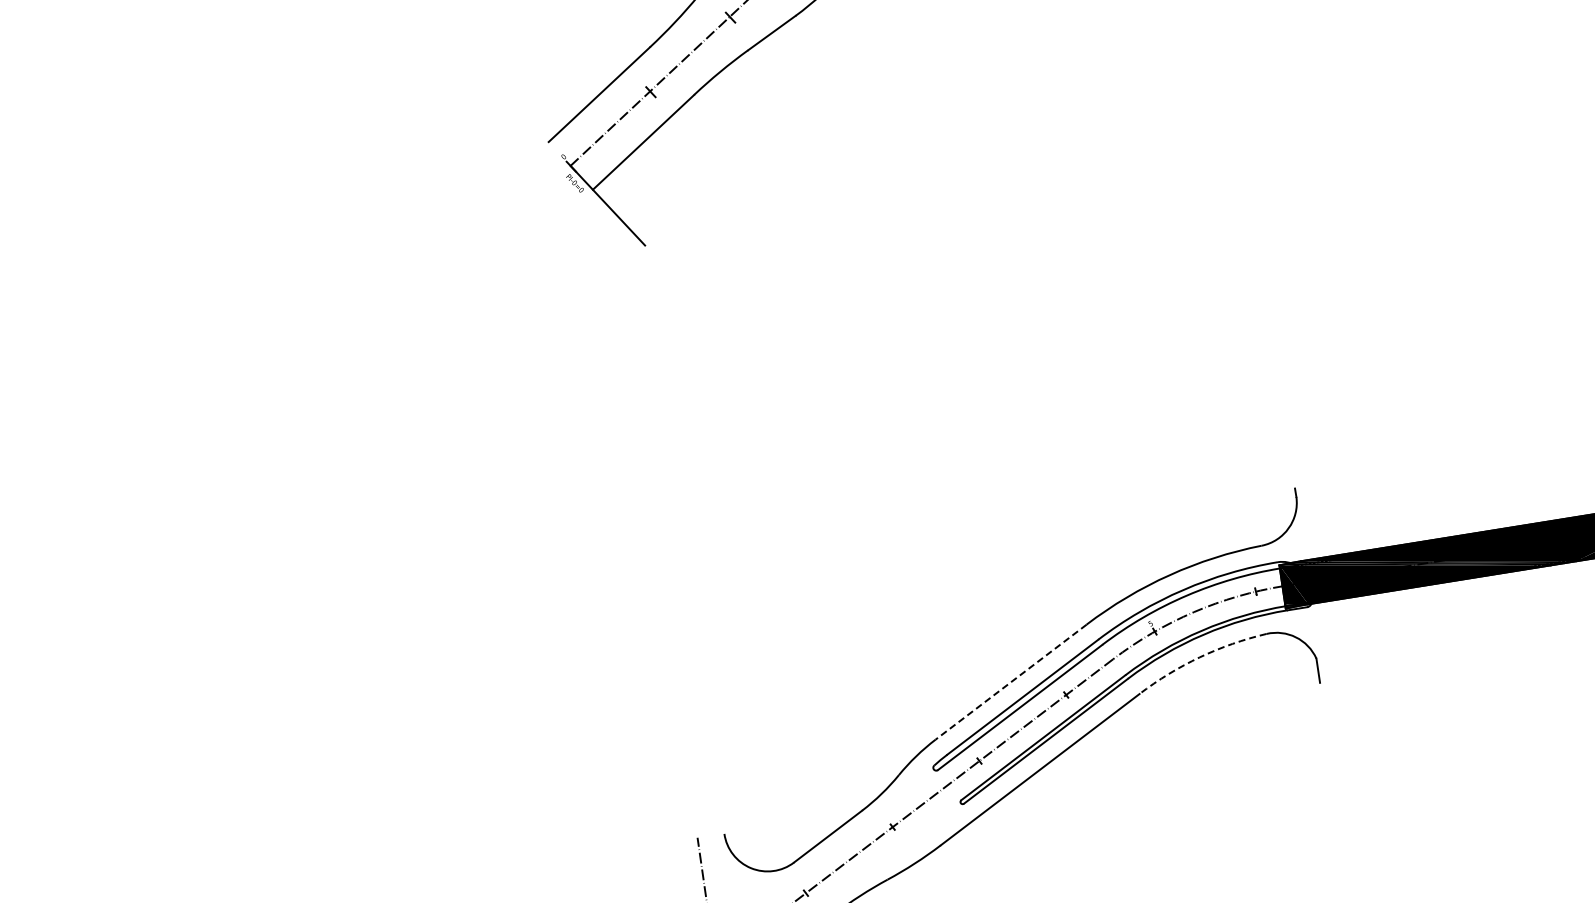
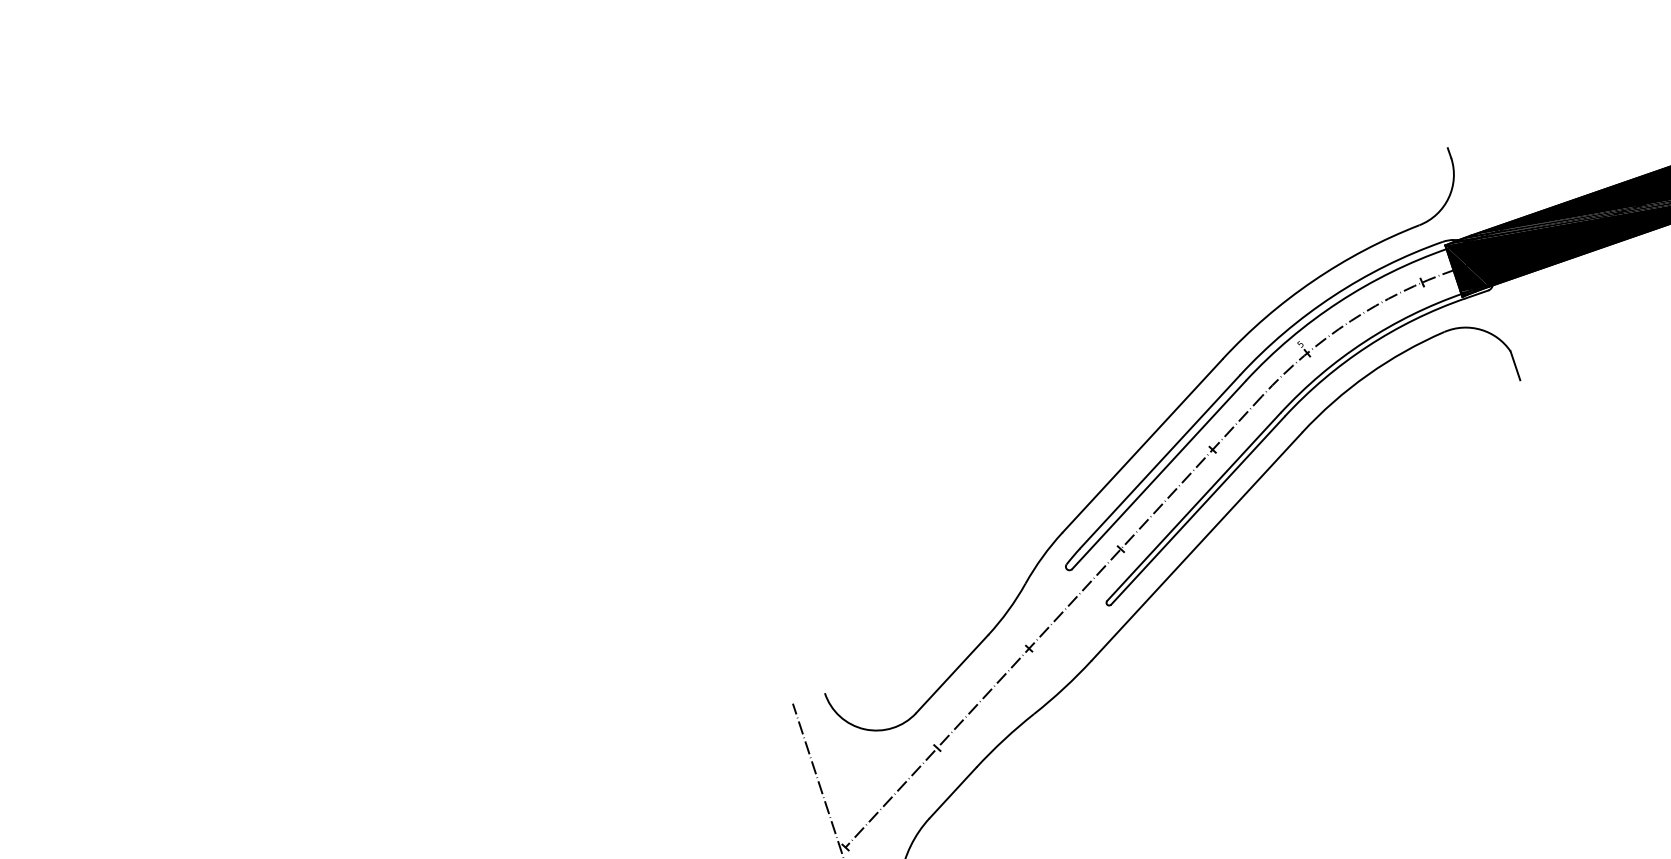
arc: (1199, 657) -> (1367, 375), dashed -> solid
line: (1011, 682) -> (1143, 446), dashed -> solid

